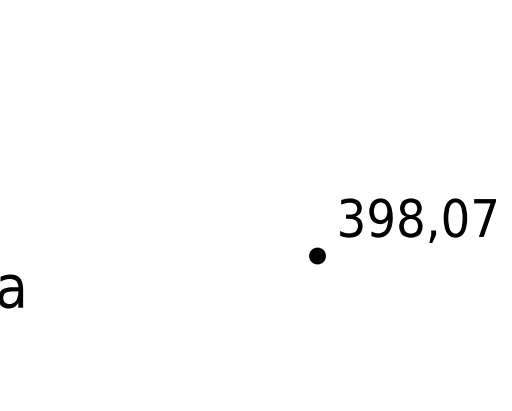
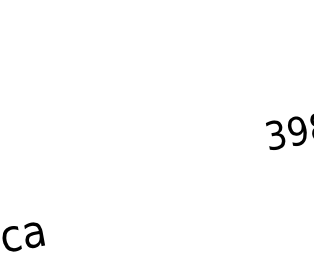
part: (317, 255) -> (255, 167), removed

